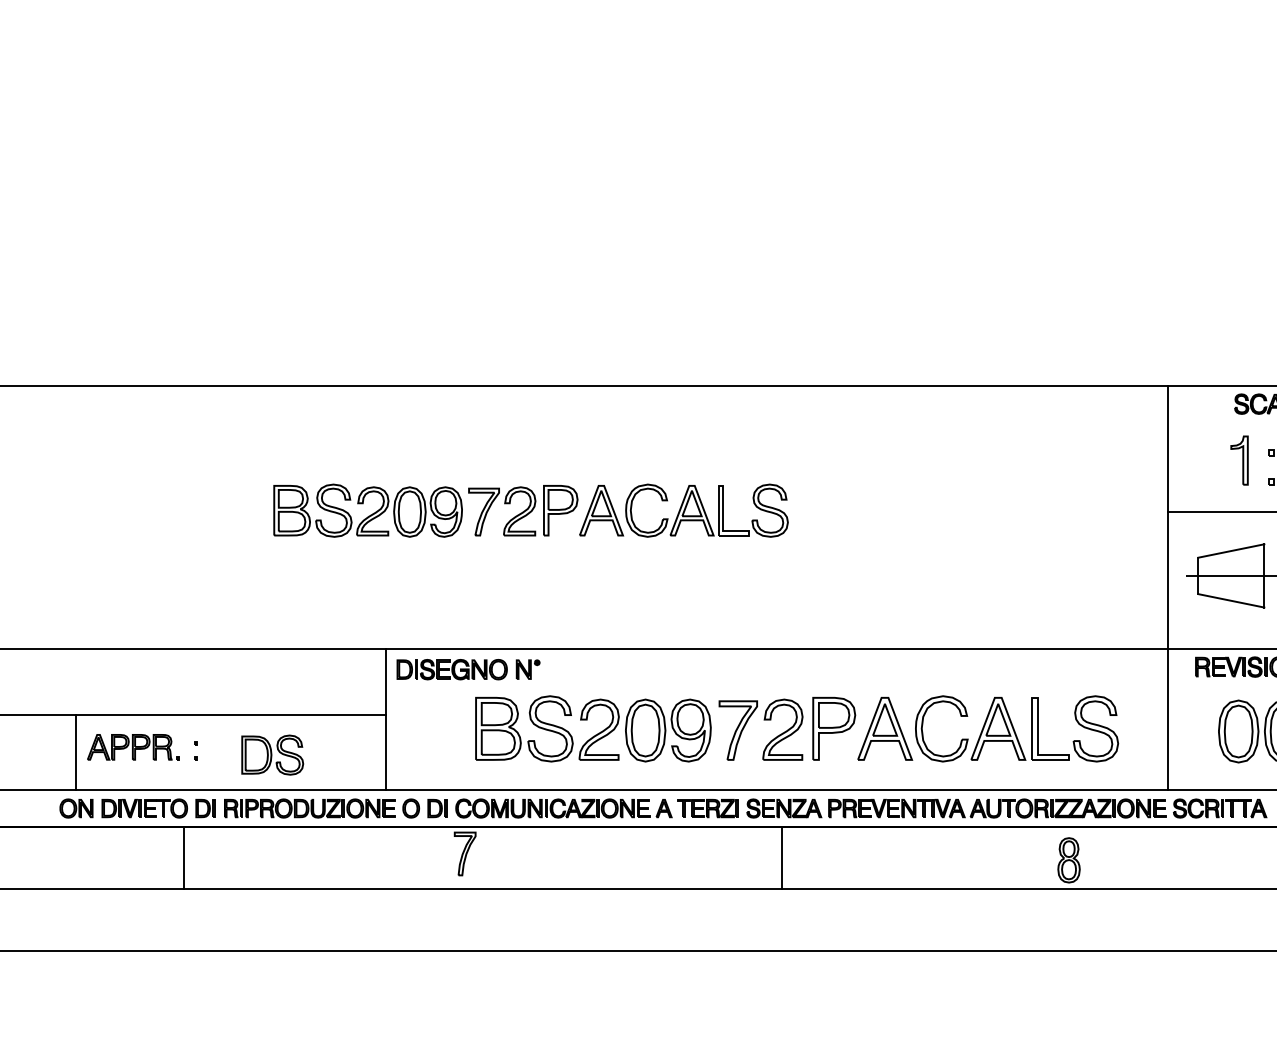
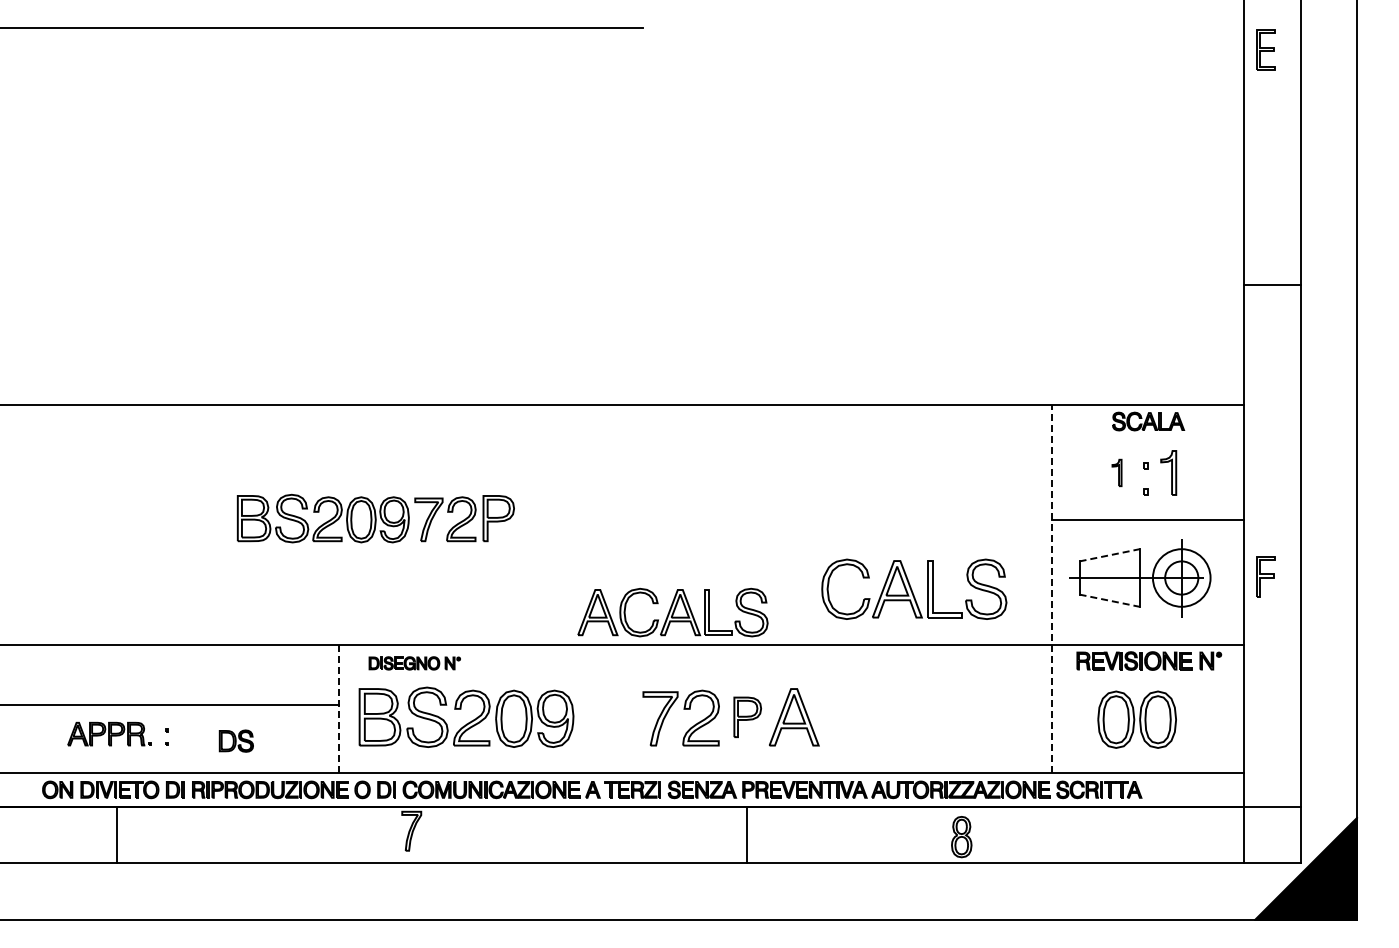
part: (1238, 460) -> (1116, 472), size x0.6
part: (683, 510) -> (672, 612), moved
line: (1231, 551) -> (1109, 555), solid -> dashed
line: (1167, 587) -> (1051, 588), solid -> dashed
line: (1231, 600) -> (1109, 600), solid -> dashed
part: (468, 669) -> (414, 663), size x0.7
line: (385, 719) -> (339, 708), solid -> dashed
part: (1017, 727) -> (914, 588), moved
part: (833, 729) -> (747, 717), size x0.7
part: (595, 734) -> (468, 722), moved
line: (75, 752) -> (56, 738), removed
part: (272, 754) -> (236, 740), size x0.6
line: (183, 857) -> (116, 834), moved
line: (781, 857) -> (746, 834), moved

